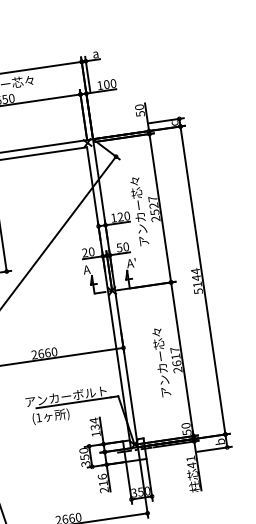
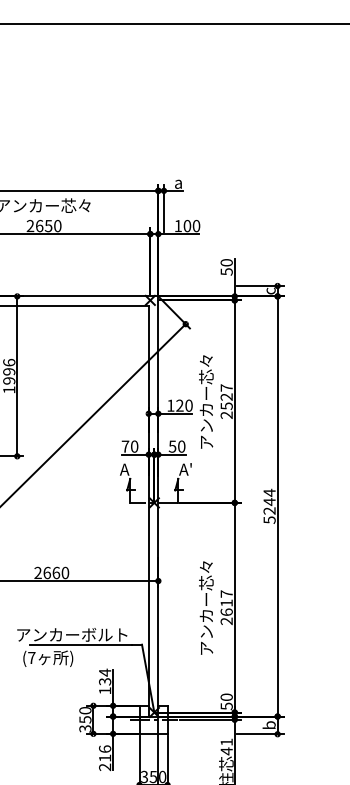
text: (85, 252) -> (125, 446), 20 -> 70
text: (197, 284) -> (269, 510), 5144 -> 5244
text: (38, 417) -> (31, 657), (1 -> (7

